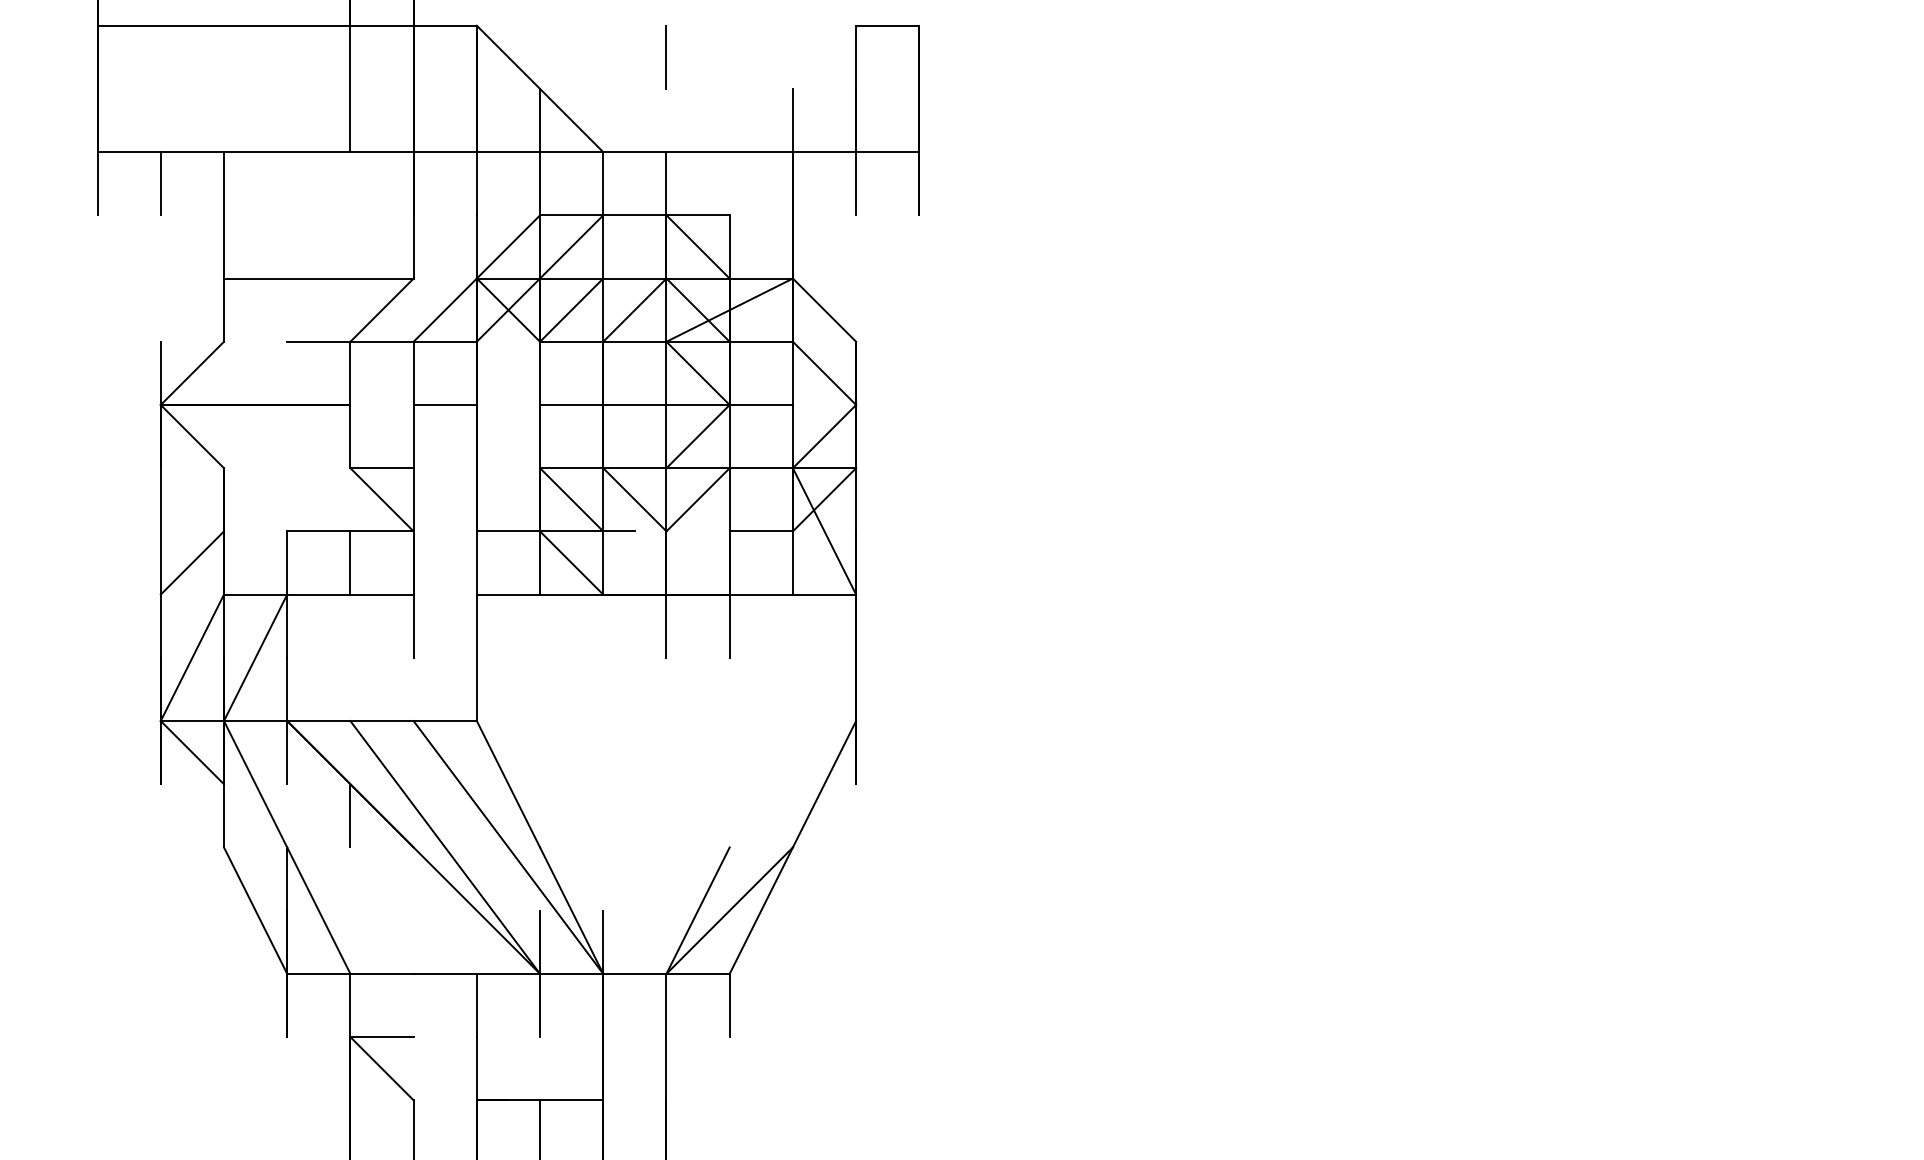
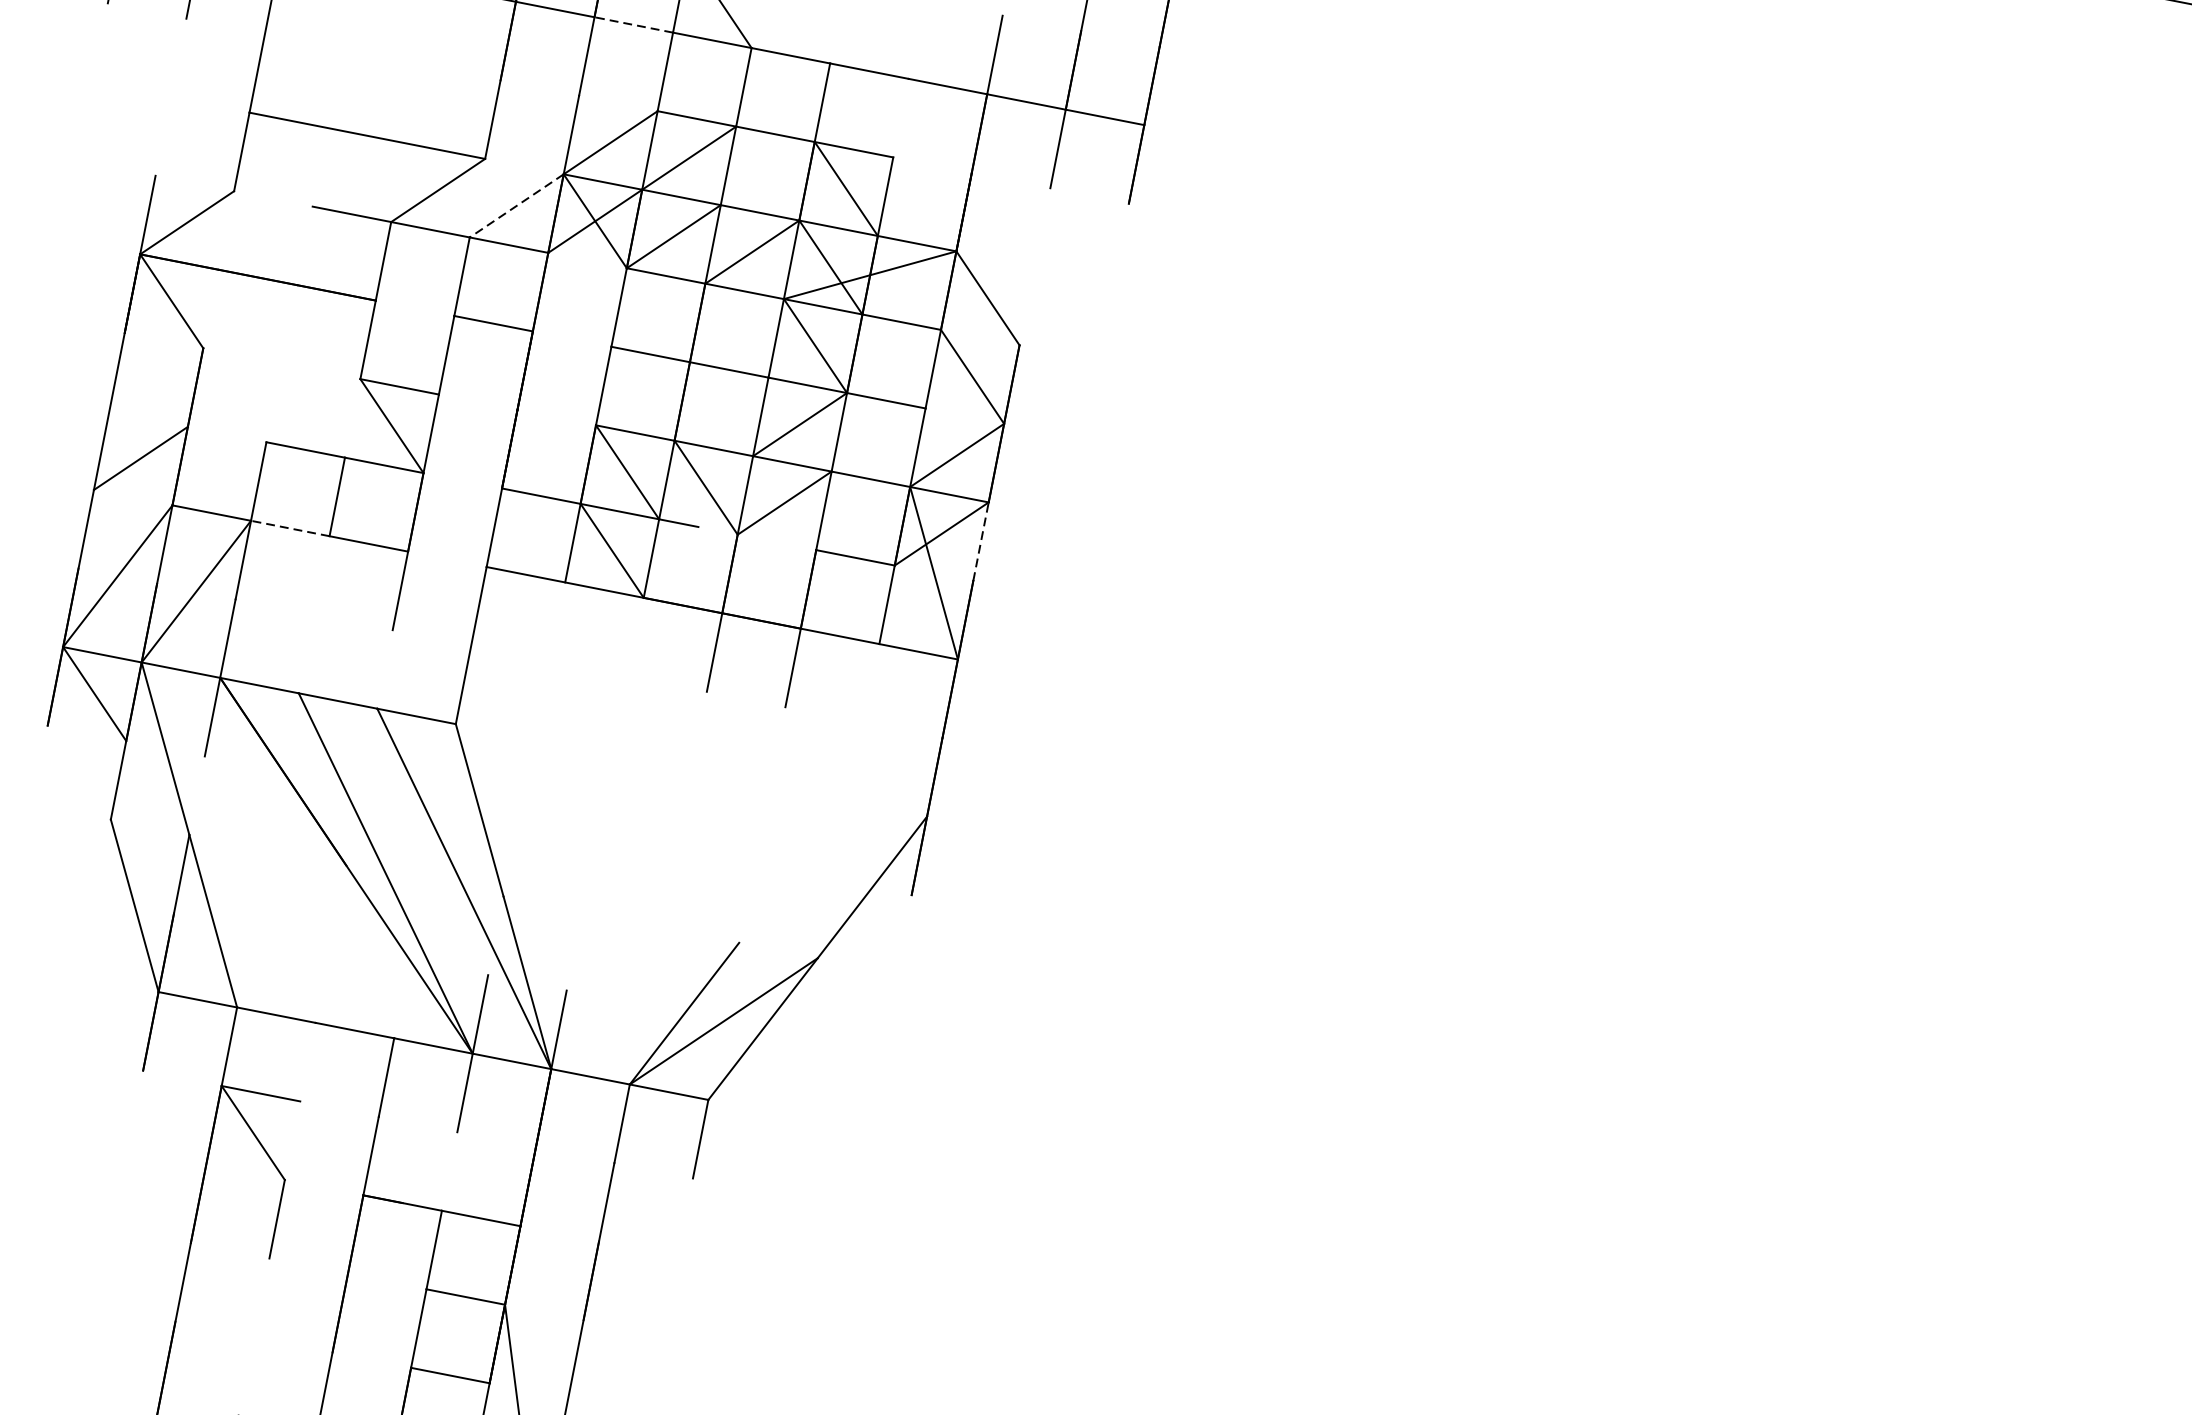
line: (508, 152) -> (633, 25), solid -> dashed
line: (445, 310) -> (516, 206), solid -> dashed
line: (856, 499) -> (981, 541), solid -> dashed
line: (318, 594) -> (289, 528), solid -> dashed
line: (350, 815) -> (275, 810), removed

